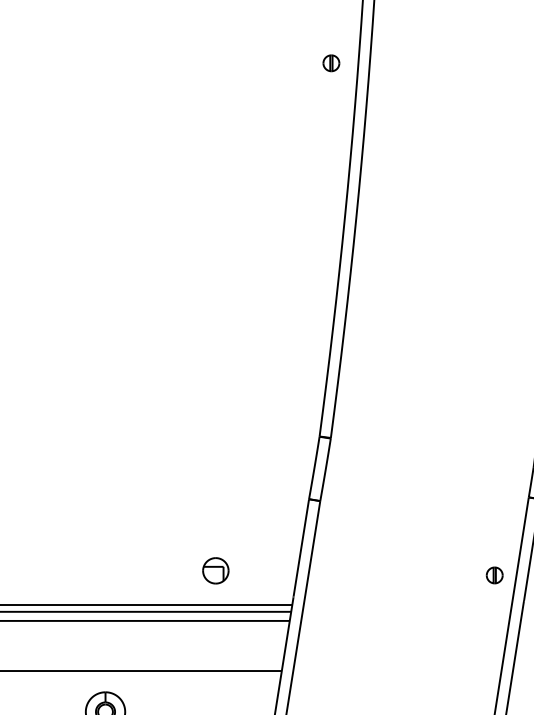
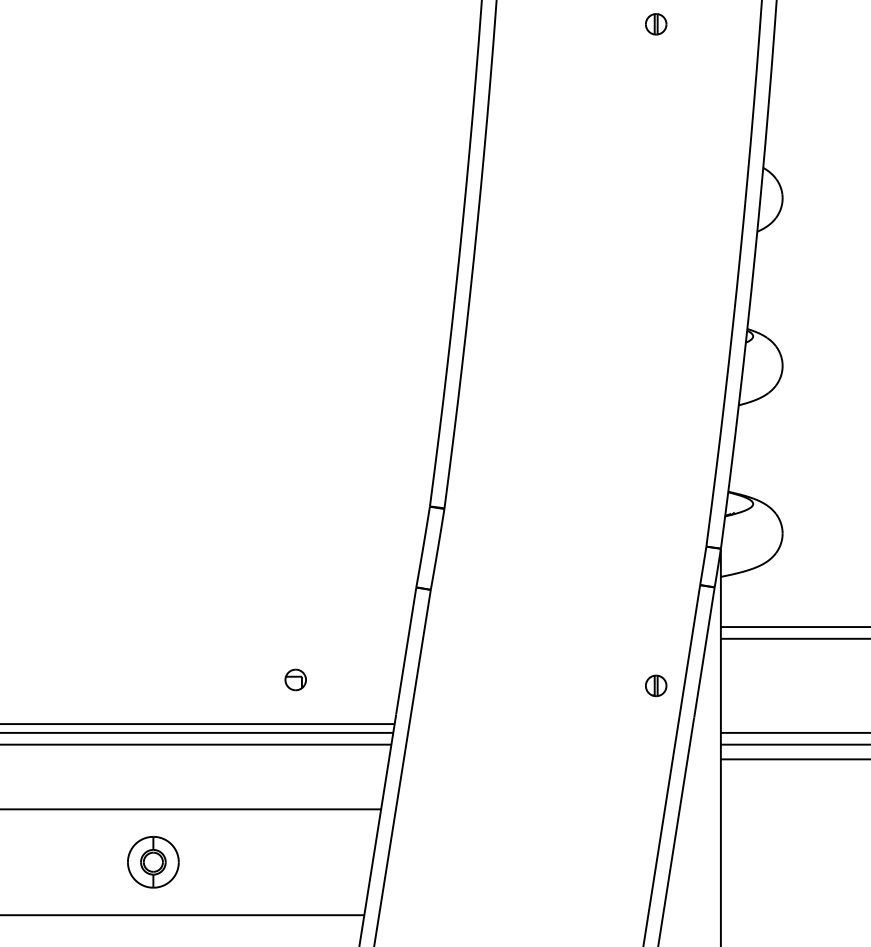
part: (331, 63) -> (656, 24), moved
part: (215, 570) -> (295, 679), size x0.62

